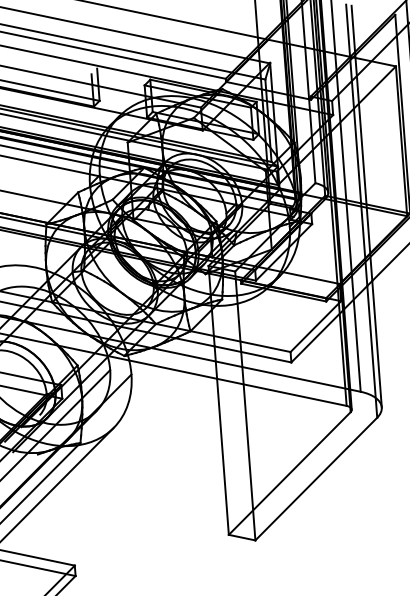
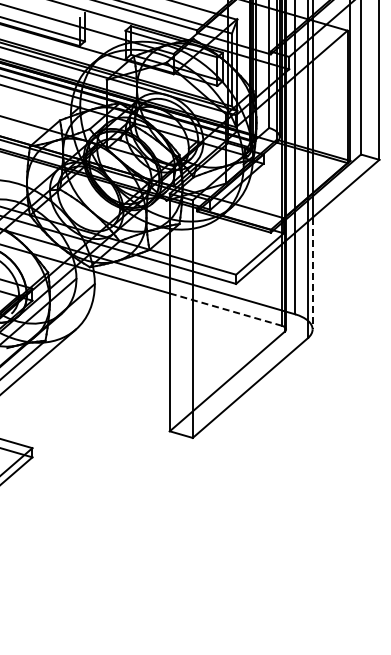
line: (376, 344) -> (312, 273), solid -> dashed
line: (282, 392) -> (226, 309), solid -> dashed

